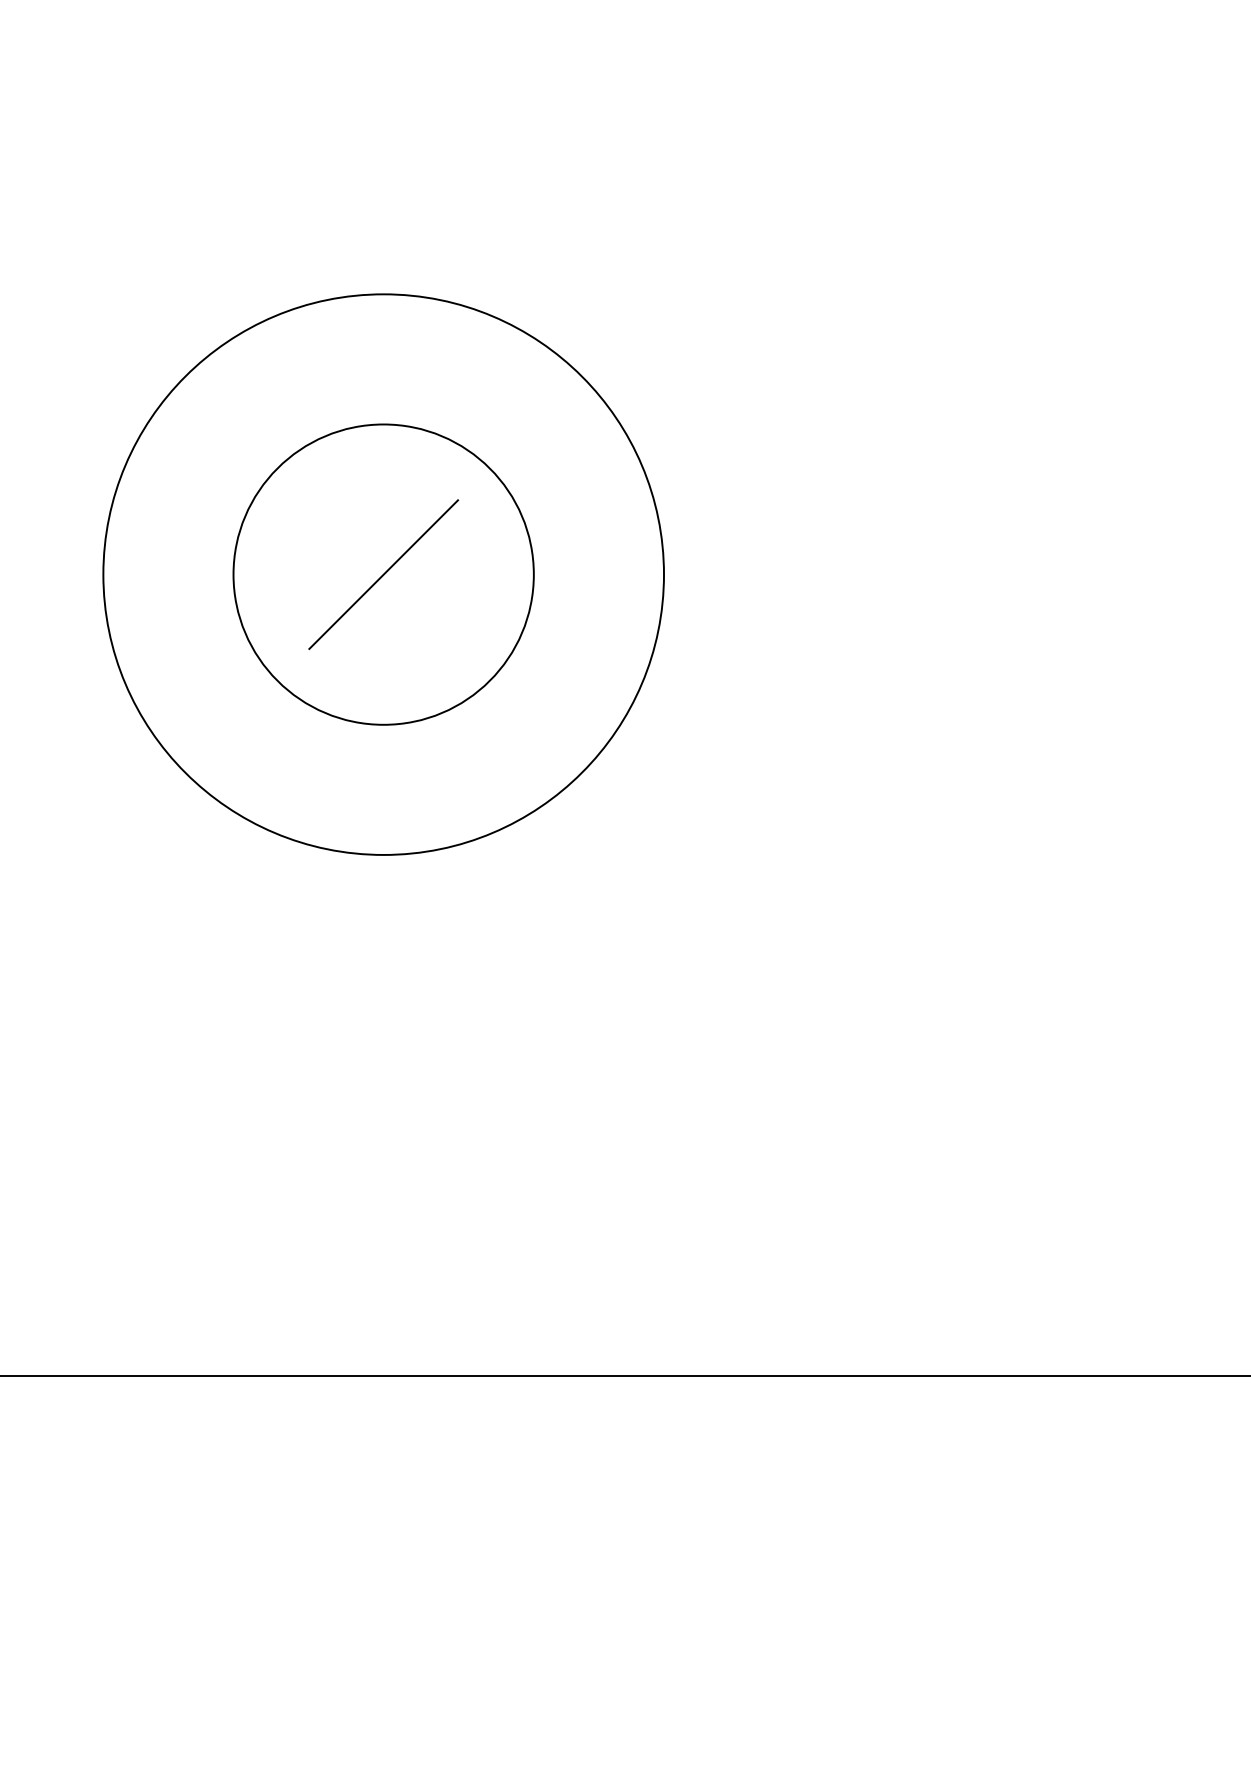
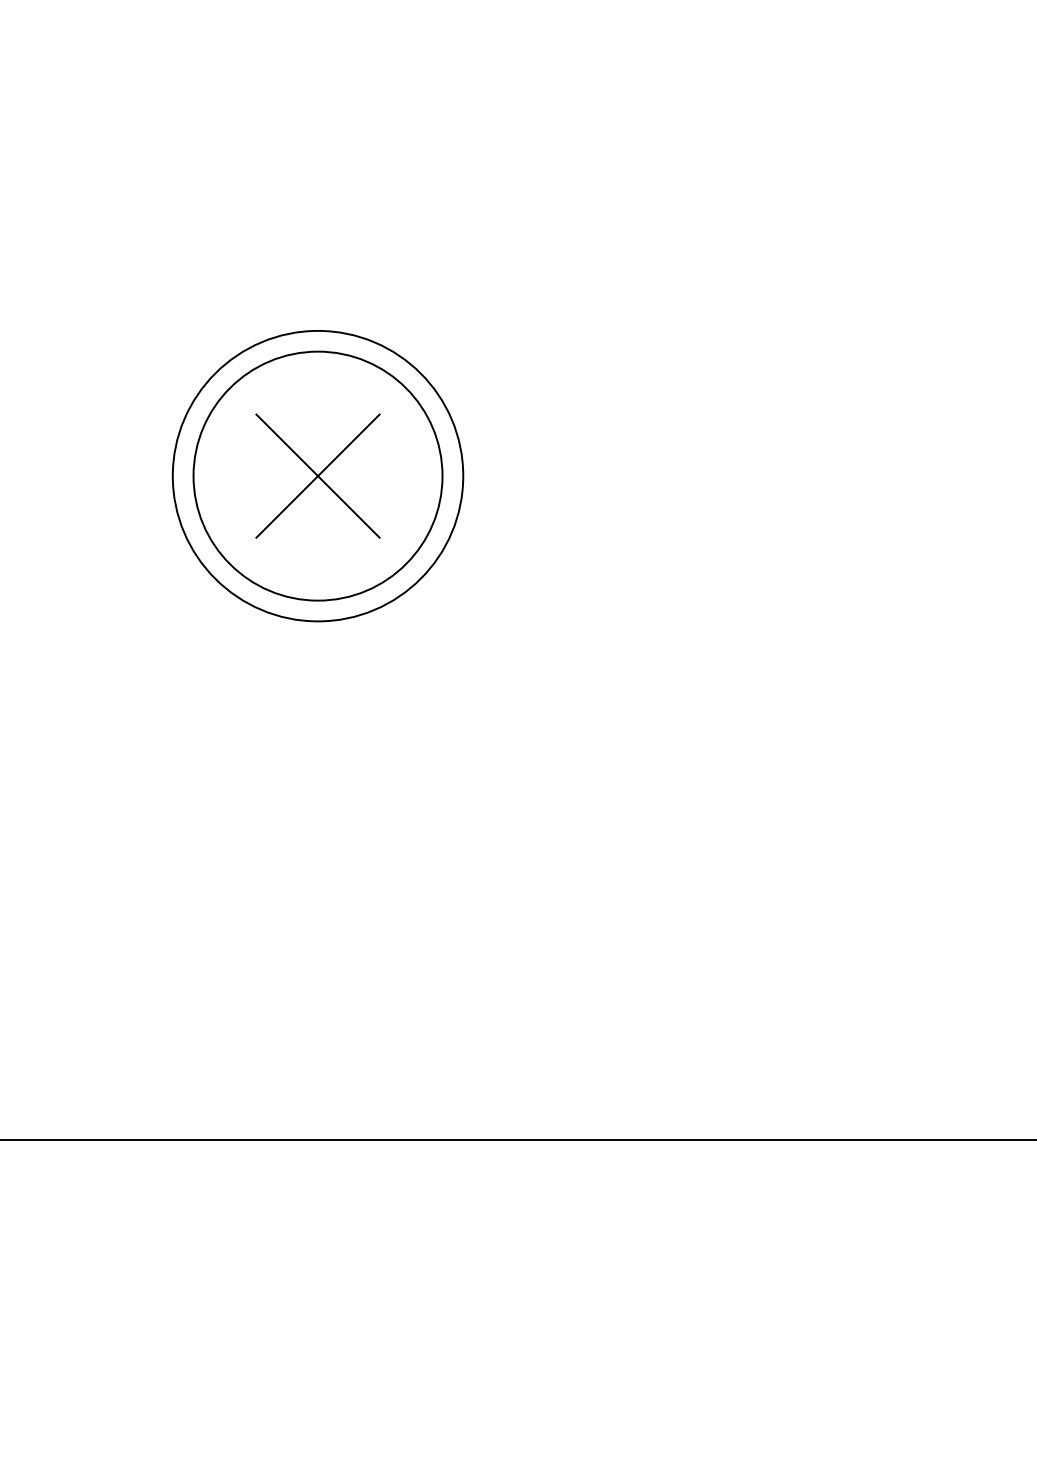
circle: (383, 574) -> (317, 476), size x0.62
line: (383, 574) -> (317, 476), added

